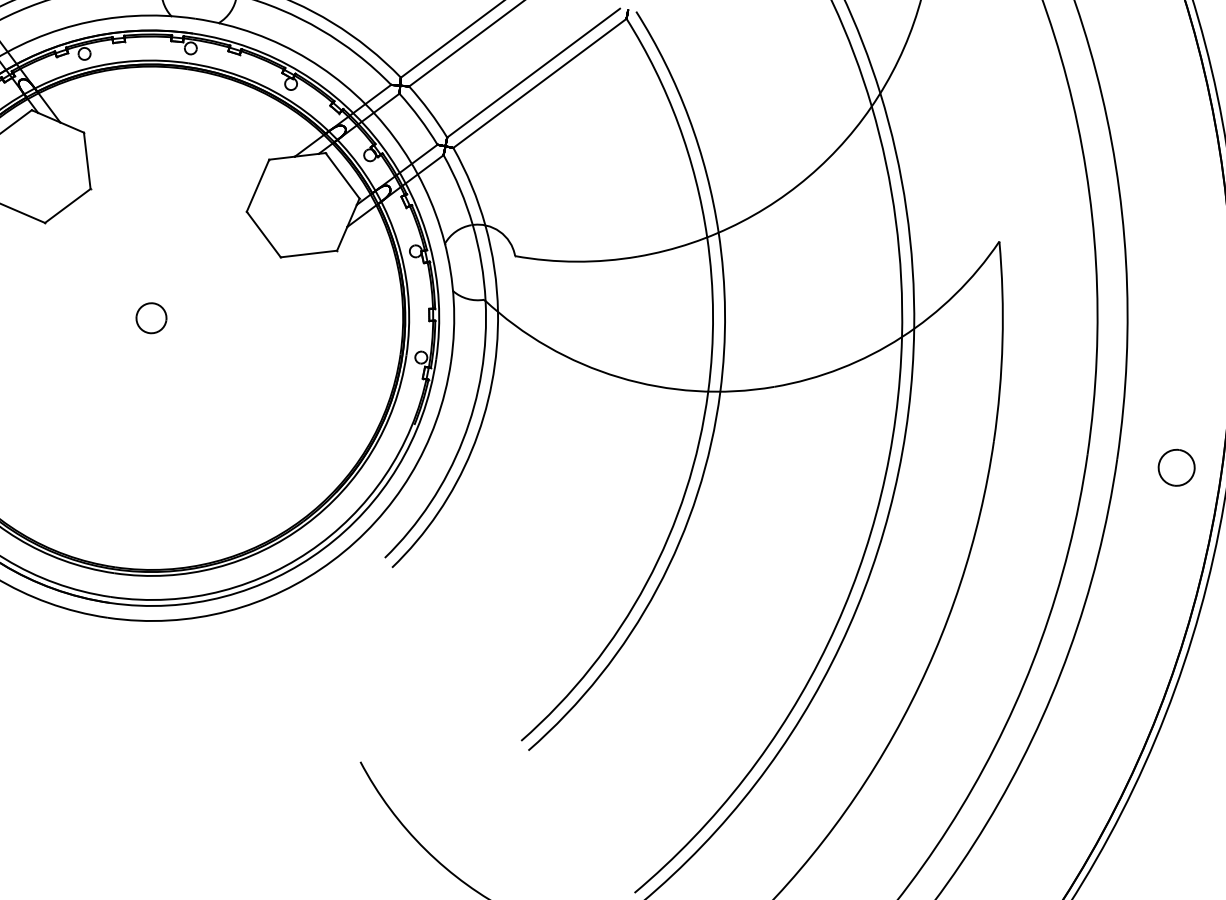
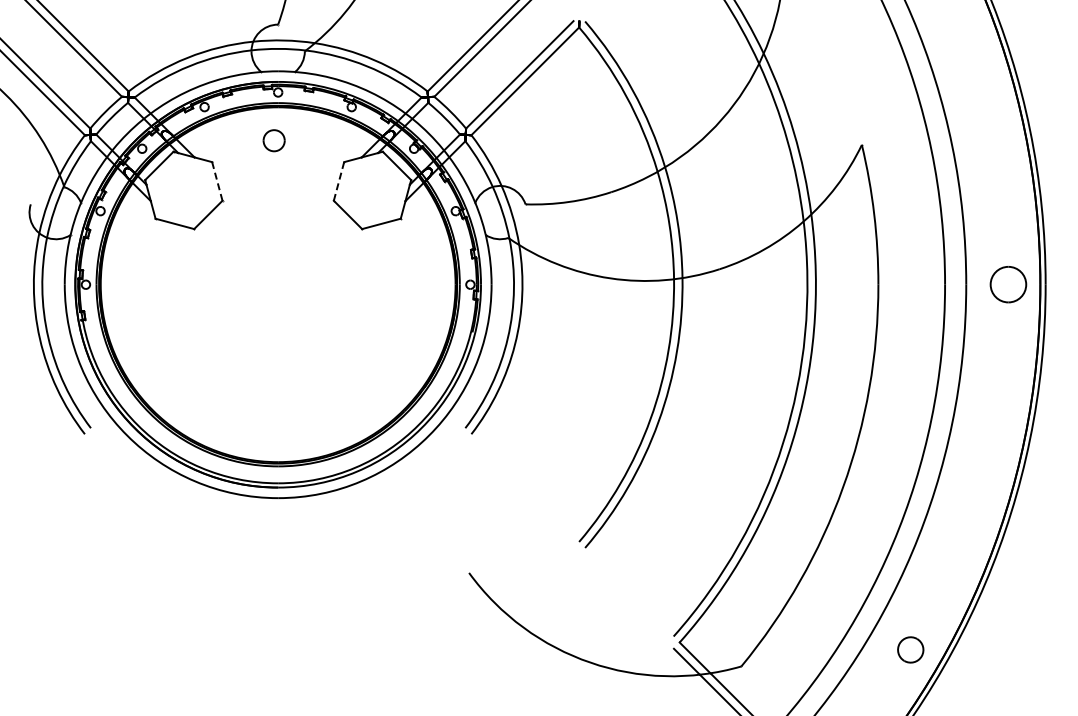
line: (87, 159) -> (217, 180), solid -> dashed
line: (257, 185) -> (338, 181), solid -> dashed
part: (150, 317) -> (273, 140), moved
part: (1176, 467) -> (1008, 284), size x1.4

